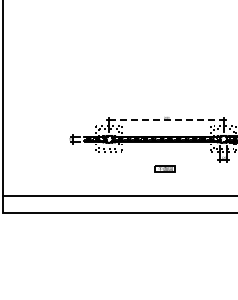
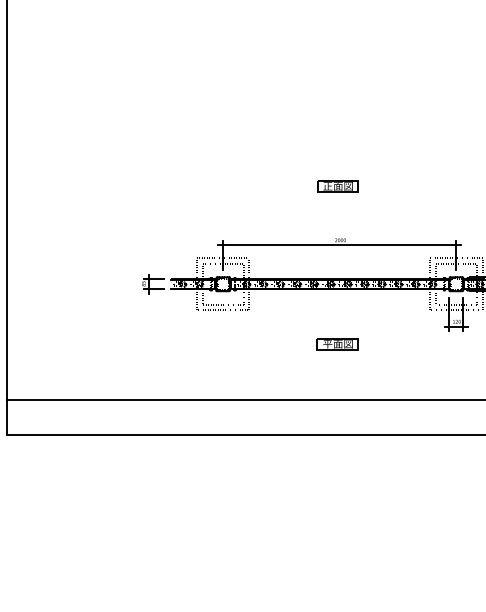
part: (165, 91) -> (337, 186), added
line: (166, 120) -> (339, 245), dashed -> solid

